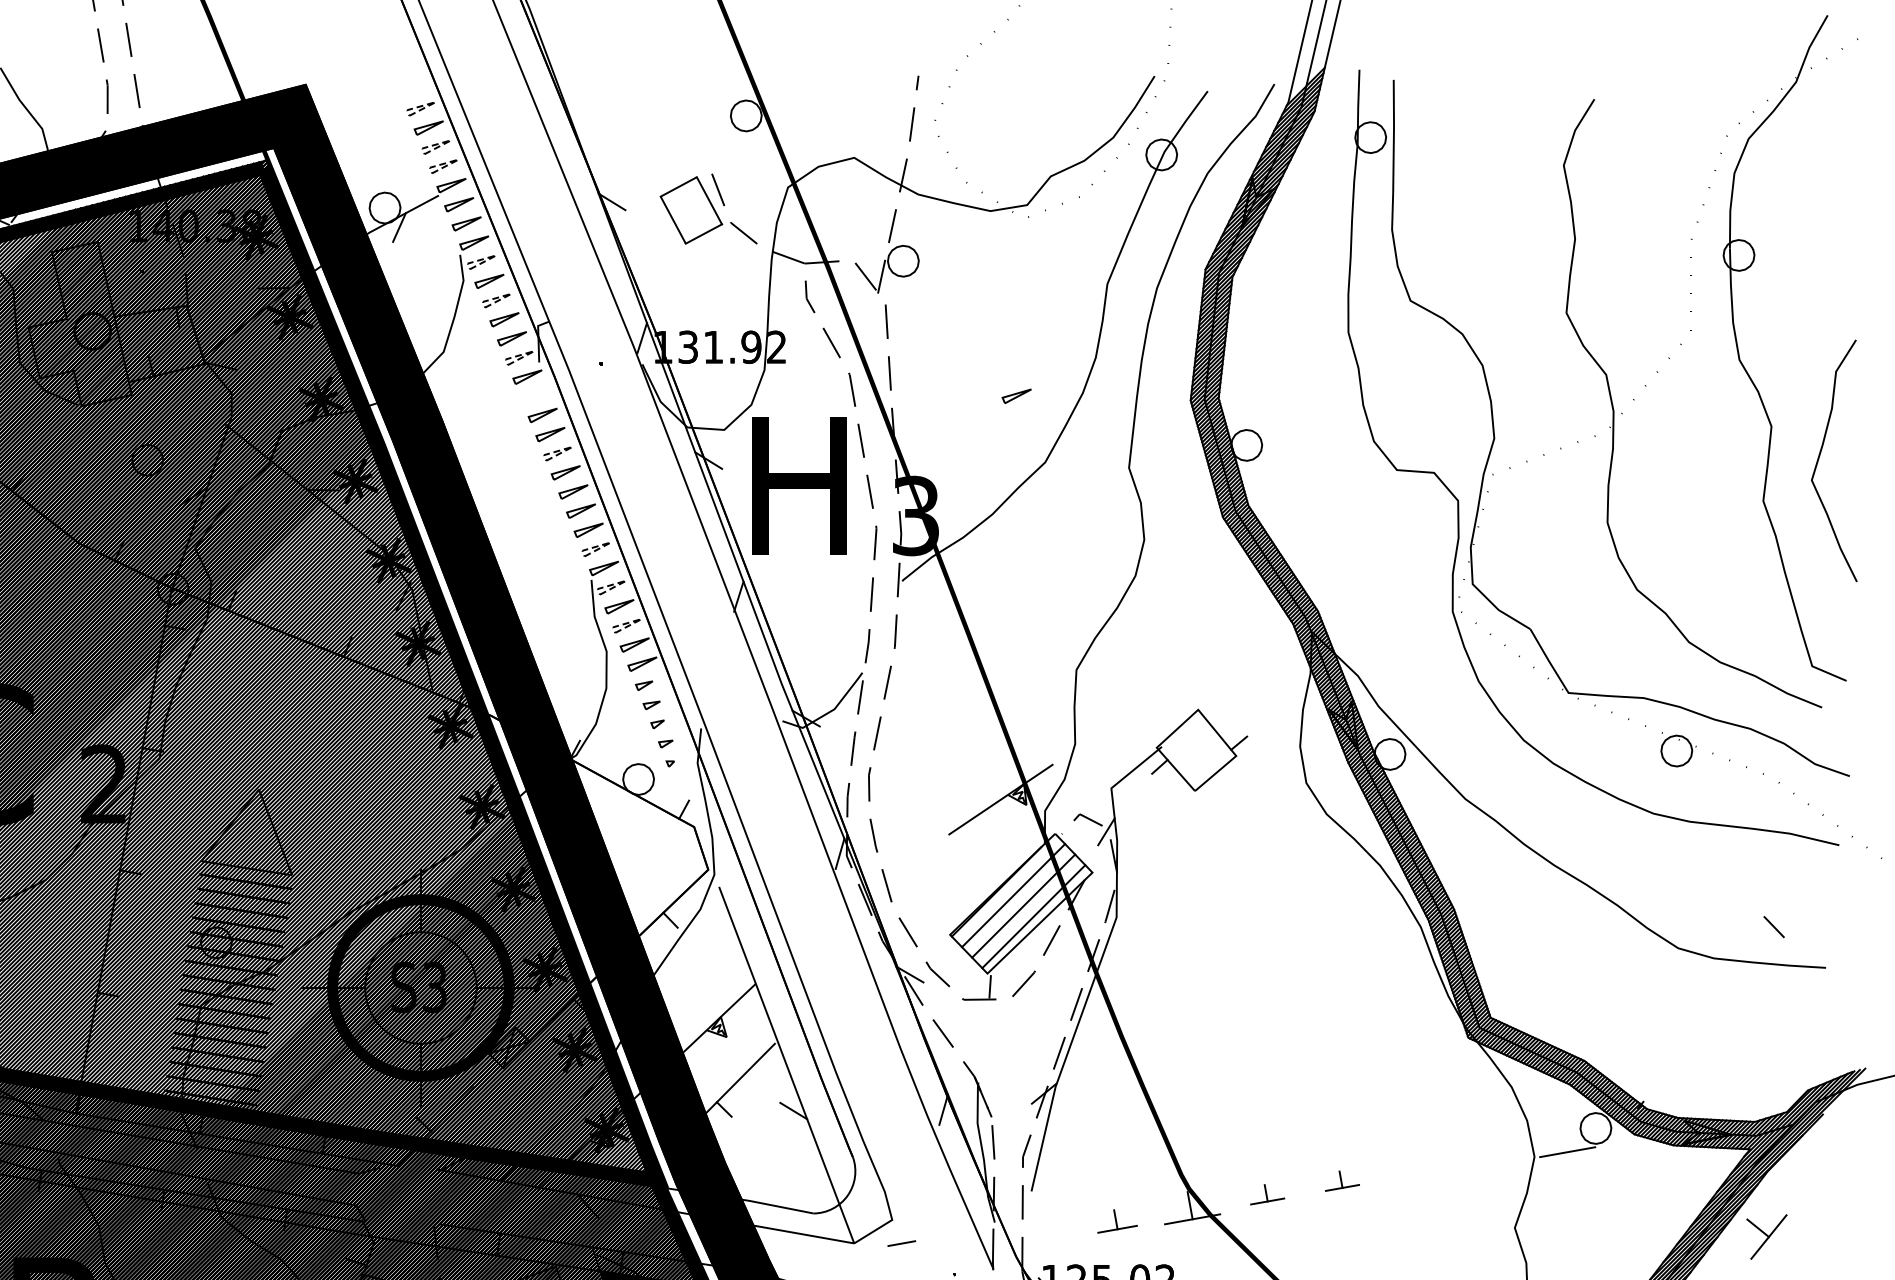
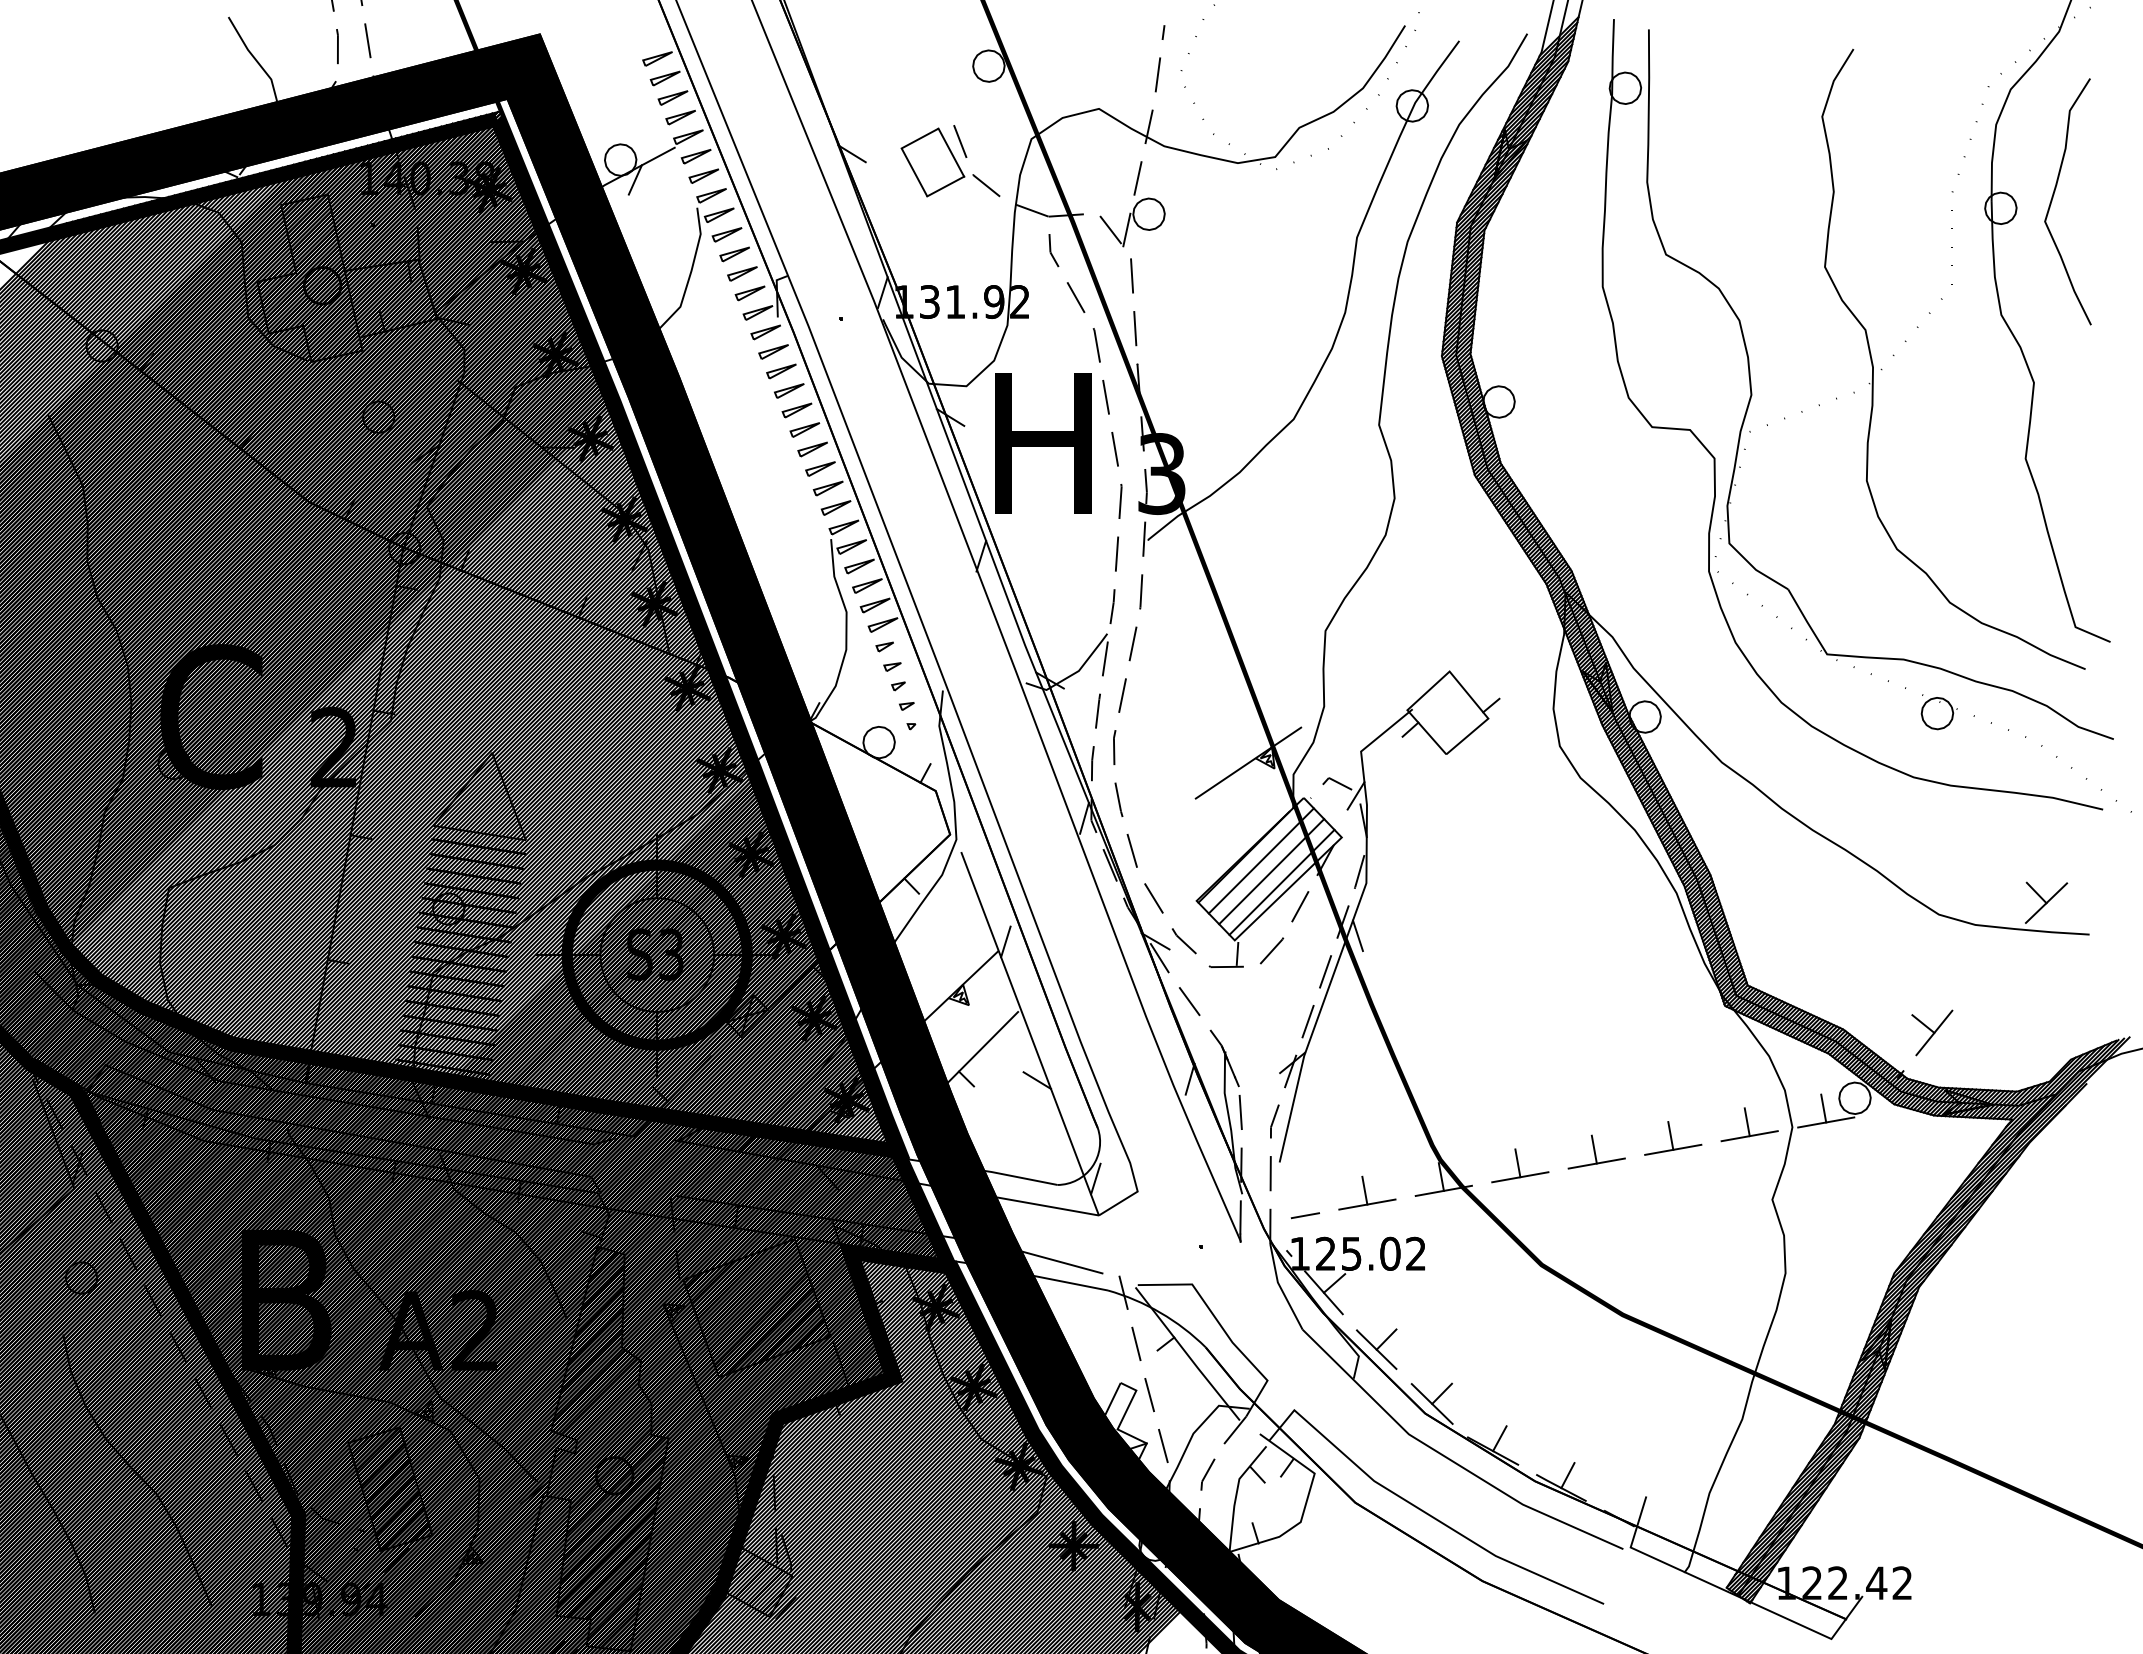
line: (431, 103) -> (668, 53), dashed -> solid
line: (447, 141) -> (684, 92), dashed -> solid
line: (454, 160) -> (691, 111), dashed -> solid
line: (492, 256) -> (730, 209), dashed -> solid
line: (508, 294) -> (746, 248), dashed -> solid
line: (531, 351) -> (769, 306), dashed -> solid
part: (1016, 395) -> (773, 351), moved
line: (569, 447) -> (808, 404), dashed -> solid
curve: (1820, 457) -> (2053, 198), moved
line: (607, 543) -> (847, 502), dashed -> solid
line: (622, 582) -> (862, 541), dashed -> solid
line: (637, 620) -> (878, 580), dashed -> solid
line: (1783, 936) -> (2046, 902), added
line: (1107, 968) -> (1357, 935), added
line: (762, 974) -> (1005, 941), added
line: (1565, 1138) -> (1823, 1108), added
part: (1492, 1154) -> (1749, 1124), added
part: (1417, 1167) -> (1673, 1138), added
part: (1342, 1180) -> (1596, 1151), size x1.67
part: (1267, 1194) -> (1520, 1165), size x1.67
line: (850, 1207) -> (1095, 1178), added
part: (1117, 1220) -> (1367, 1192), size x1.43
part: (1767, 1236) -> (1932, 1032), moved
line: (900, 1243) -> (1304, 1215), moved

